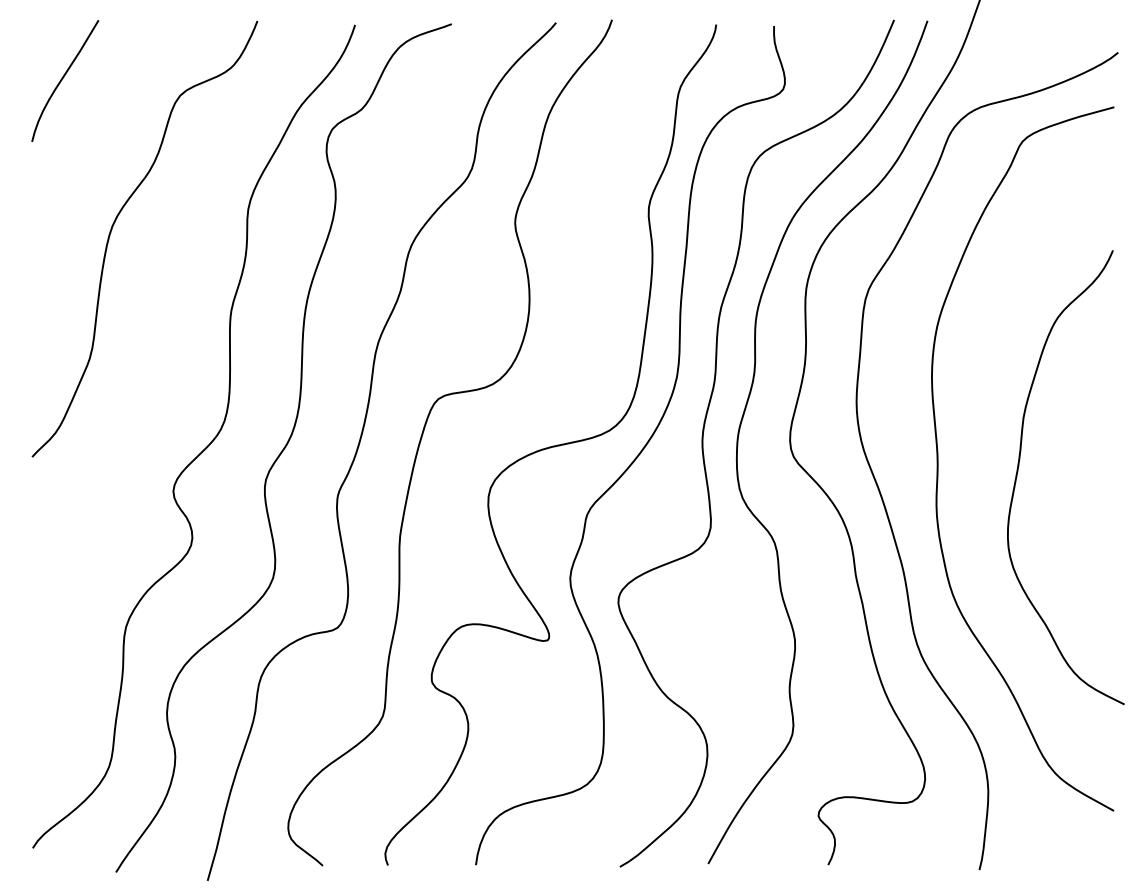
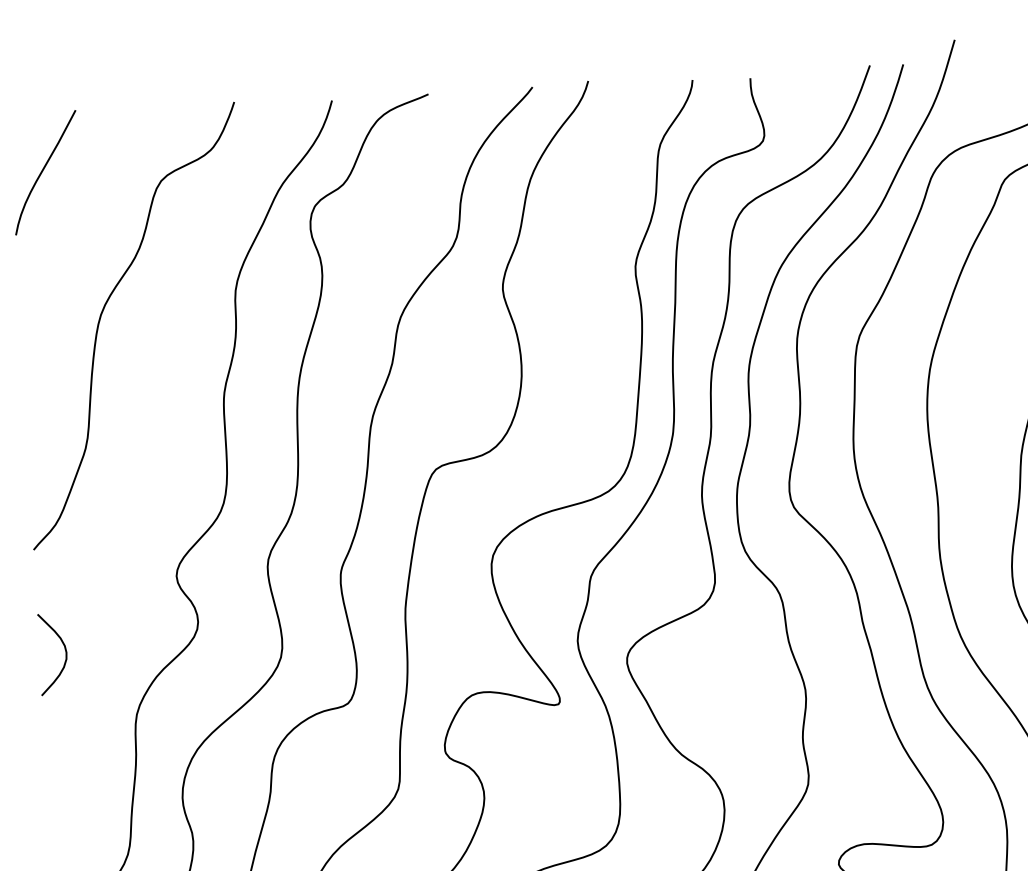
curve: (57, 558) -> (64, 649), added

